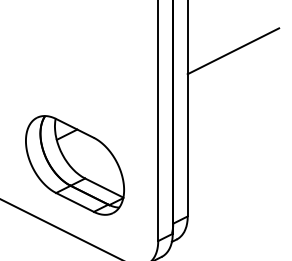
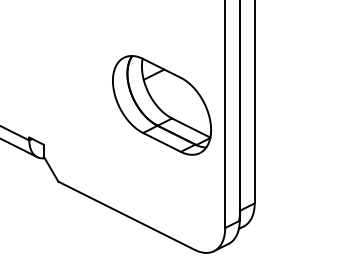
line: (233, 51) -> (300, 38), removed
part: (74, 165) -> (161, 105), moved

